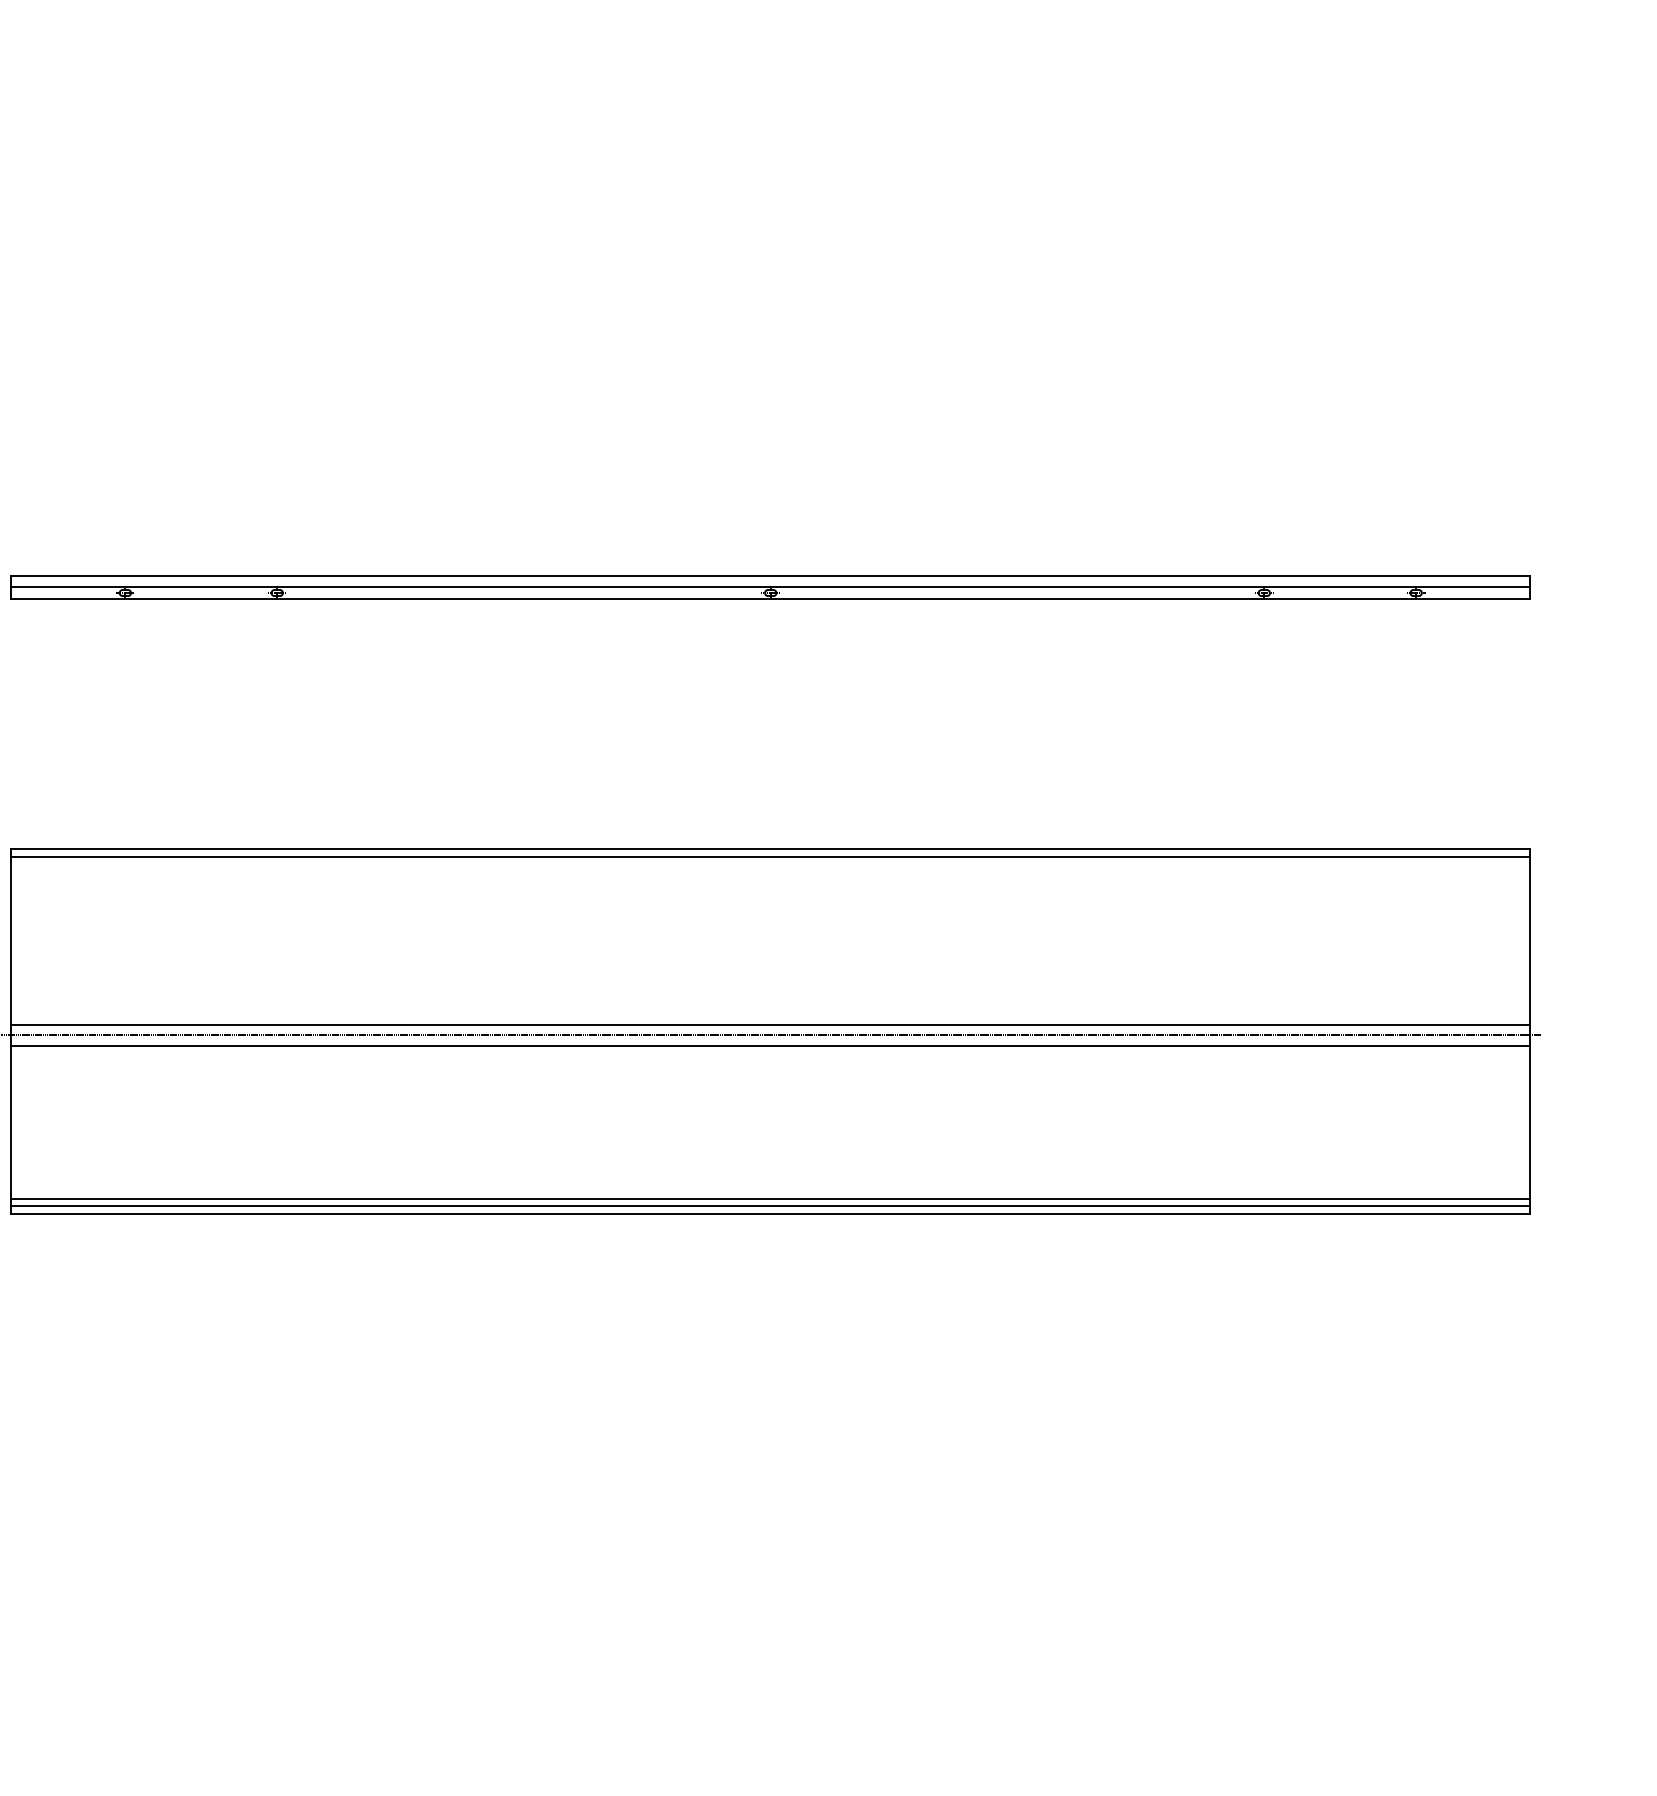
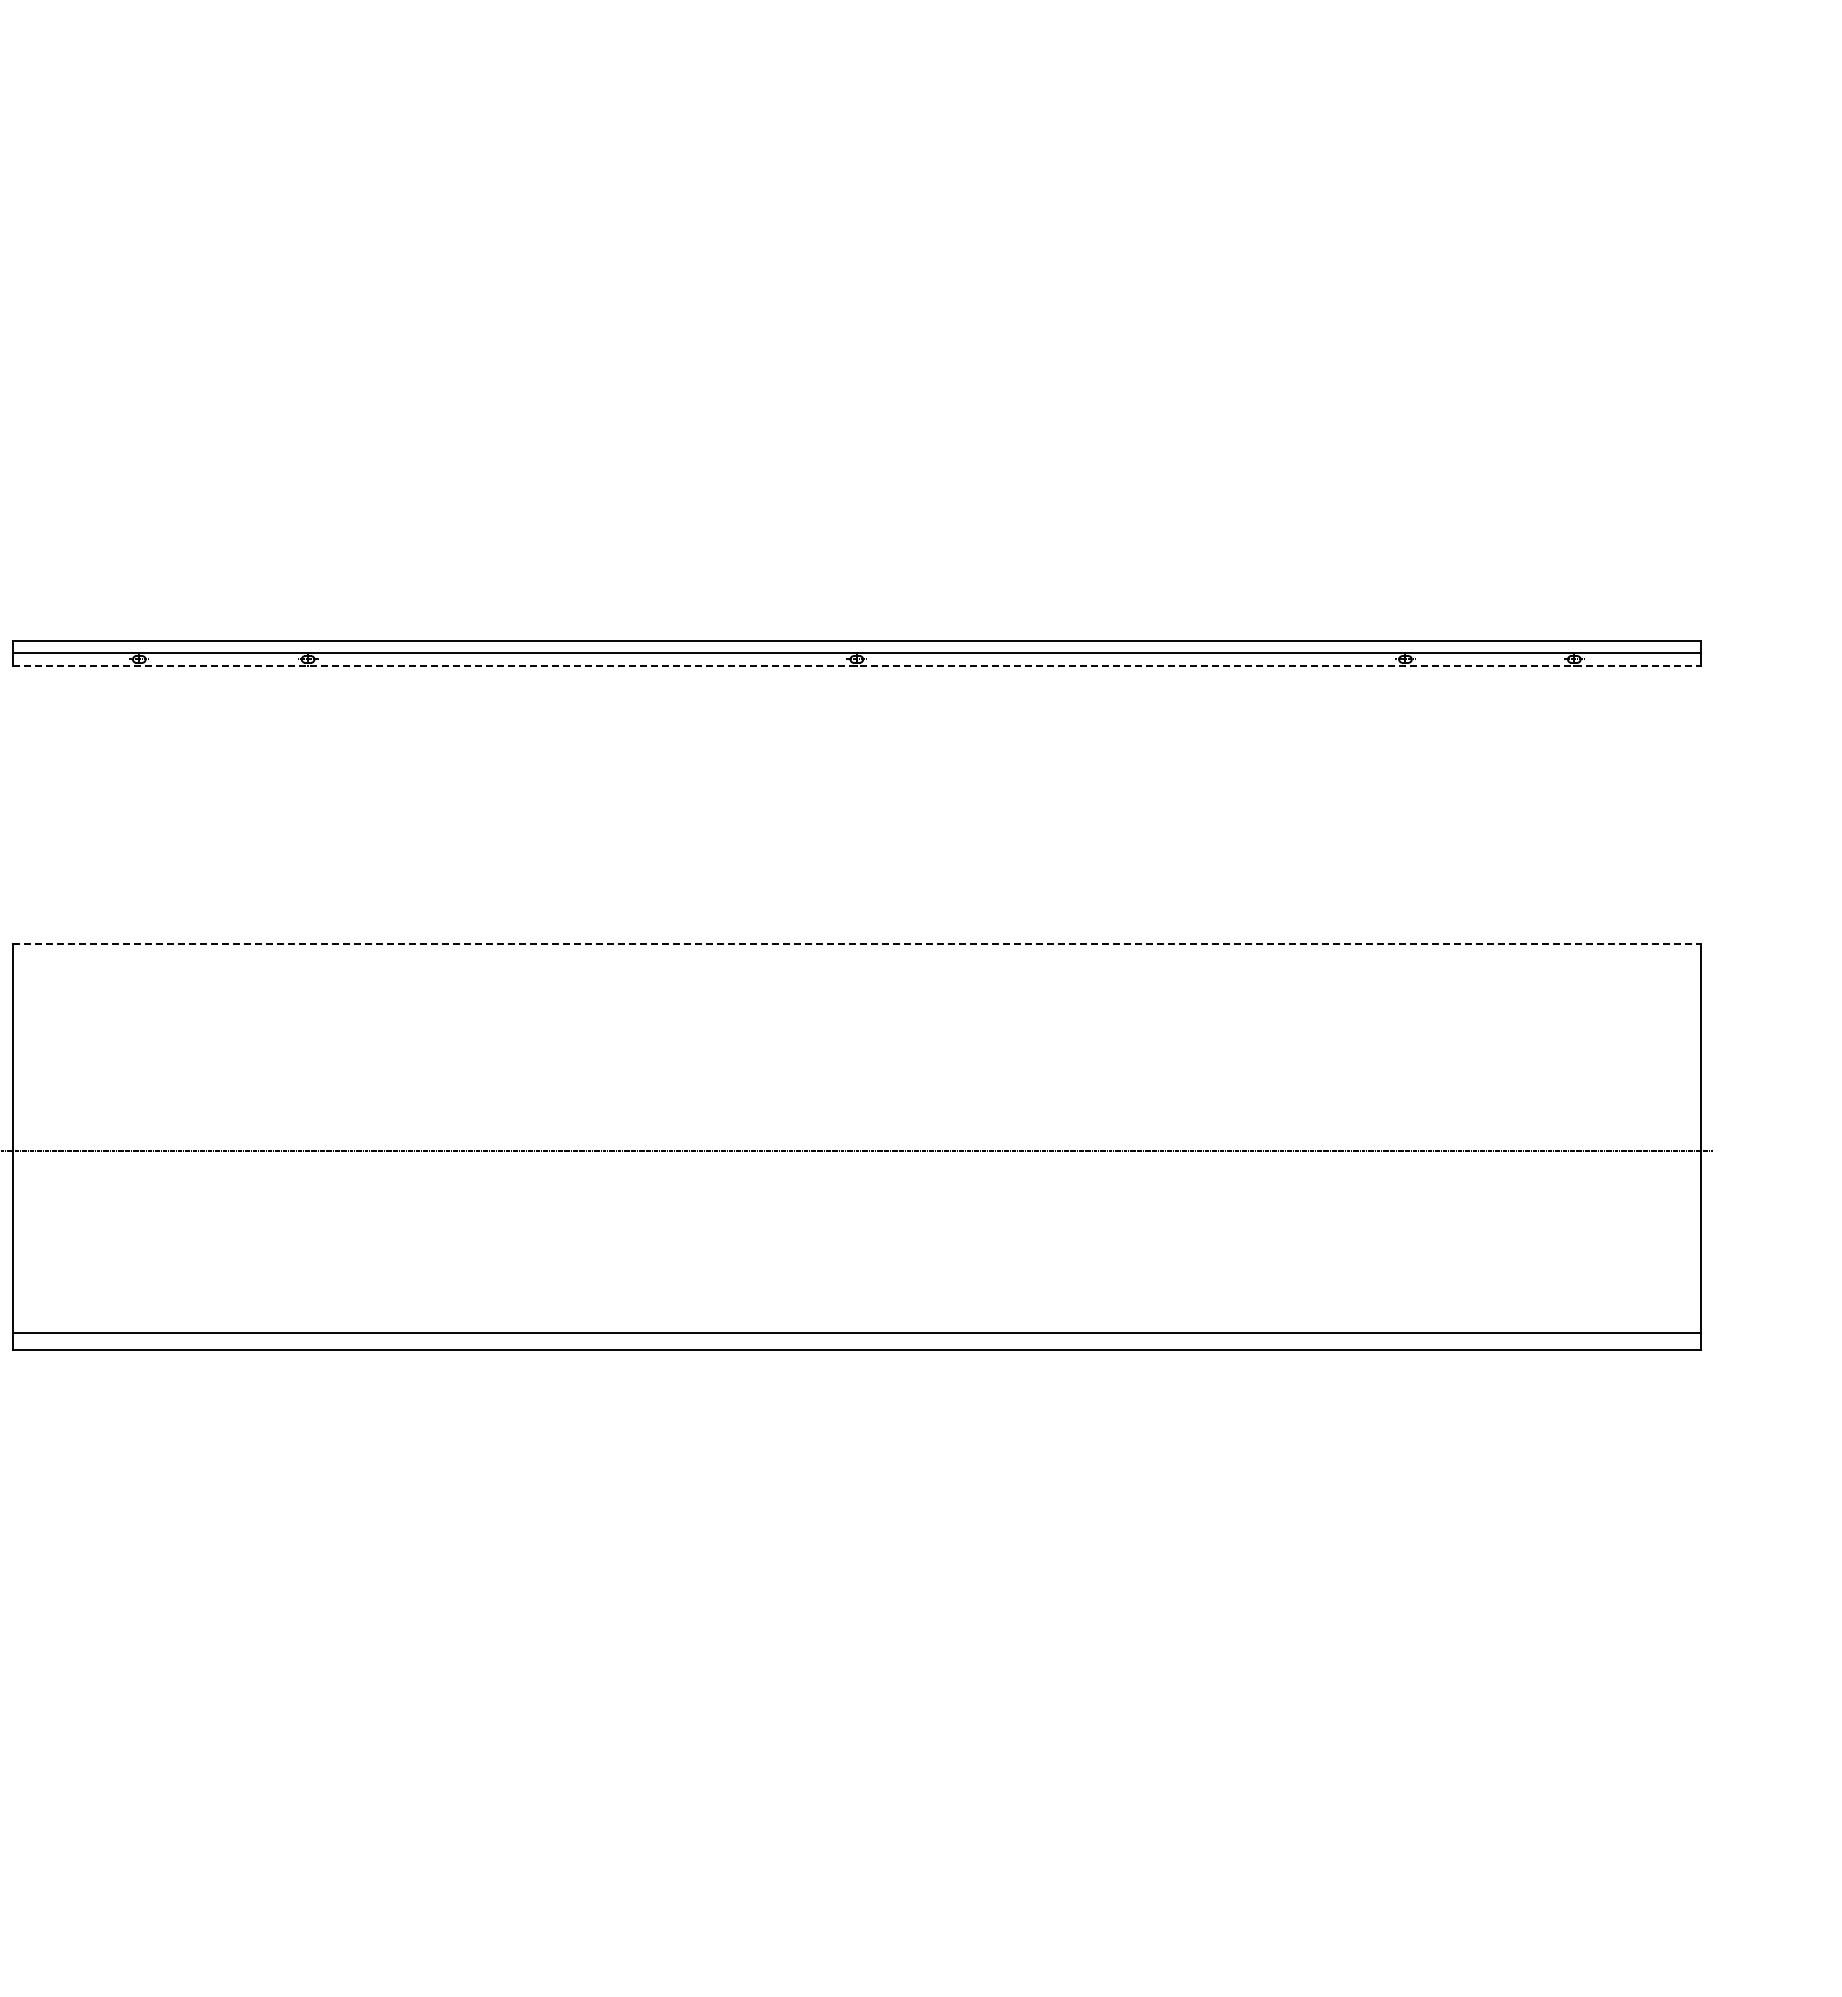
line: (771, 598) -> (857, 665), solid -> dashed
line: (771, 849) -> (857, 944), solid -> dashed
line: (770, 856) -> (856, 952), removed
line: (770, 1024) -> (856, 1139), removed
line: (770, 1045) -> (856, 1162), removed
line: (770, 1206) -> (856, 1341), removed

